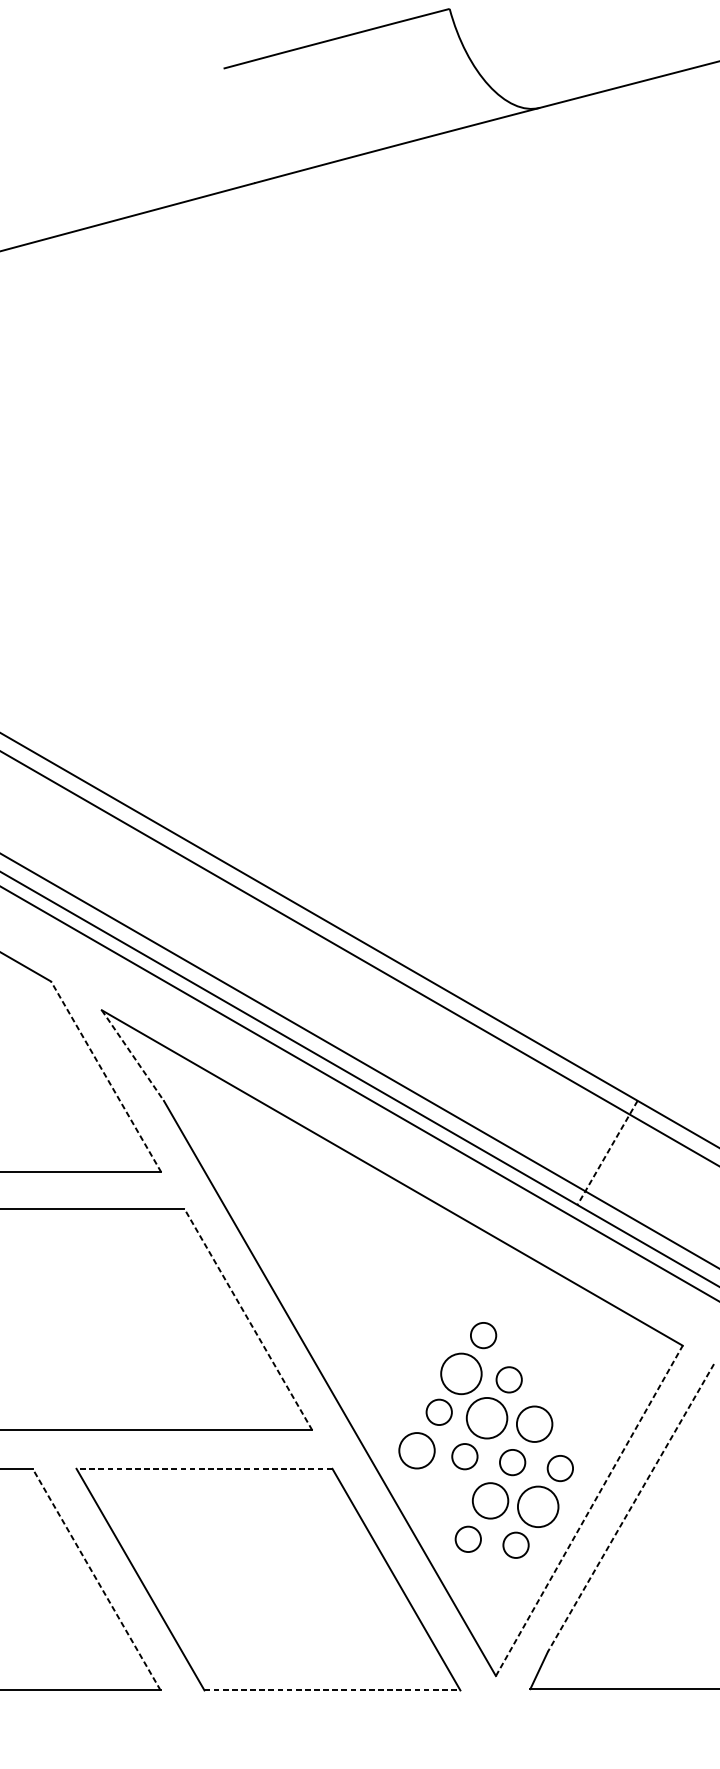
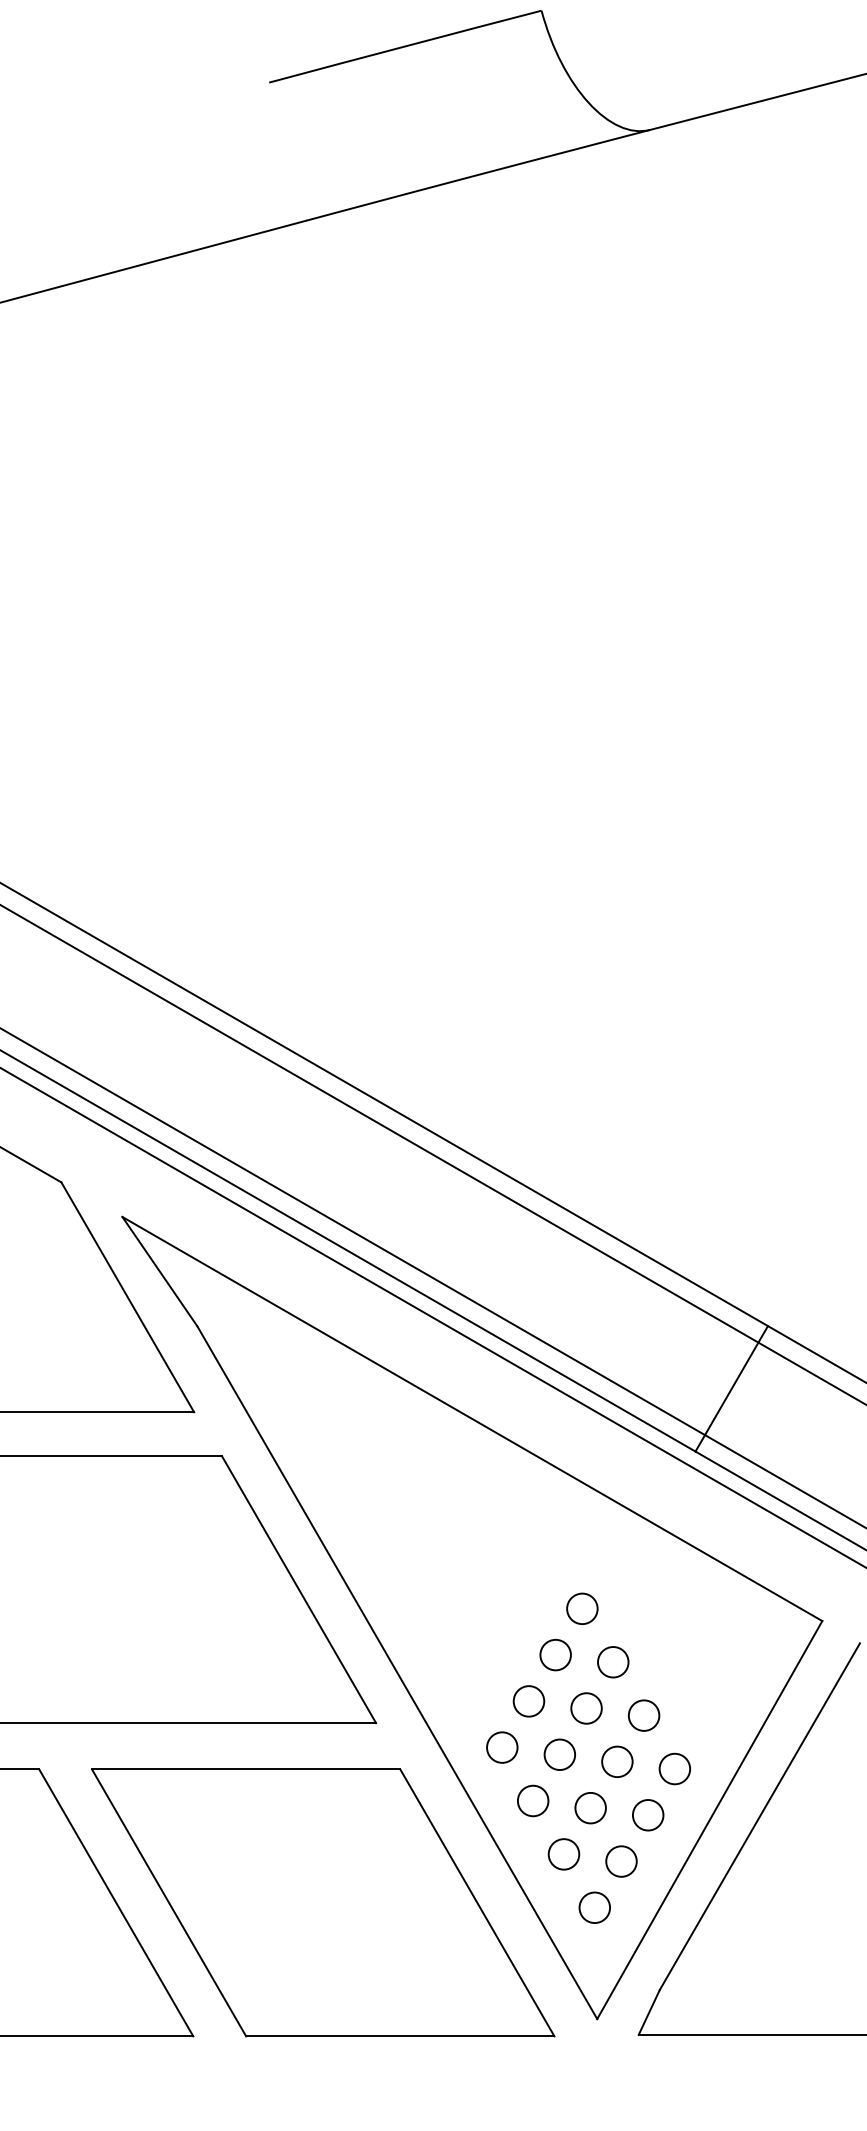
line: (133, 1056) -> (160, 1272), dashed -> solid
line: (105, 1077) -> (127, 1297), dashed -> solid
line: (607, 1153) -> (731, 1389), dashed -> solid
line: (247, 1319) -> (298, 1589), dashed -> solid
circle: (461, 1373) -> (555, 1654), size x0.62
circle: (487, 1418) -> (586, 1708), size x0.62
circle: (535, 1424) -> (644, 1715), size x0.71
circle: (417, 1450) -> (502, 1747), size x0.71
line: (203, 1468) -> (245, 1769), dashed -> solid
circle: (443, 1494) -> (533, 1800), added
circle: (490, 1501) -> (590, 1808), size x0.71
circle: (537, 1507) -> (647, 1815), size x0.62
line: (630, 1508) -> (759, 1817), dashed -> solid
line: (589, 1511) -> (709, 1820), dashed -> solid
line: (96, 1579) -> (116, 1902), dashed -> solid
circle: (493, 1583) -> (594, 1907), added
line: (332, 1690) -> (400, 2036), dashed -> solid

